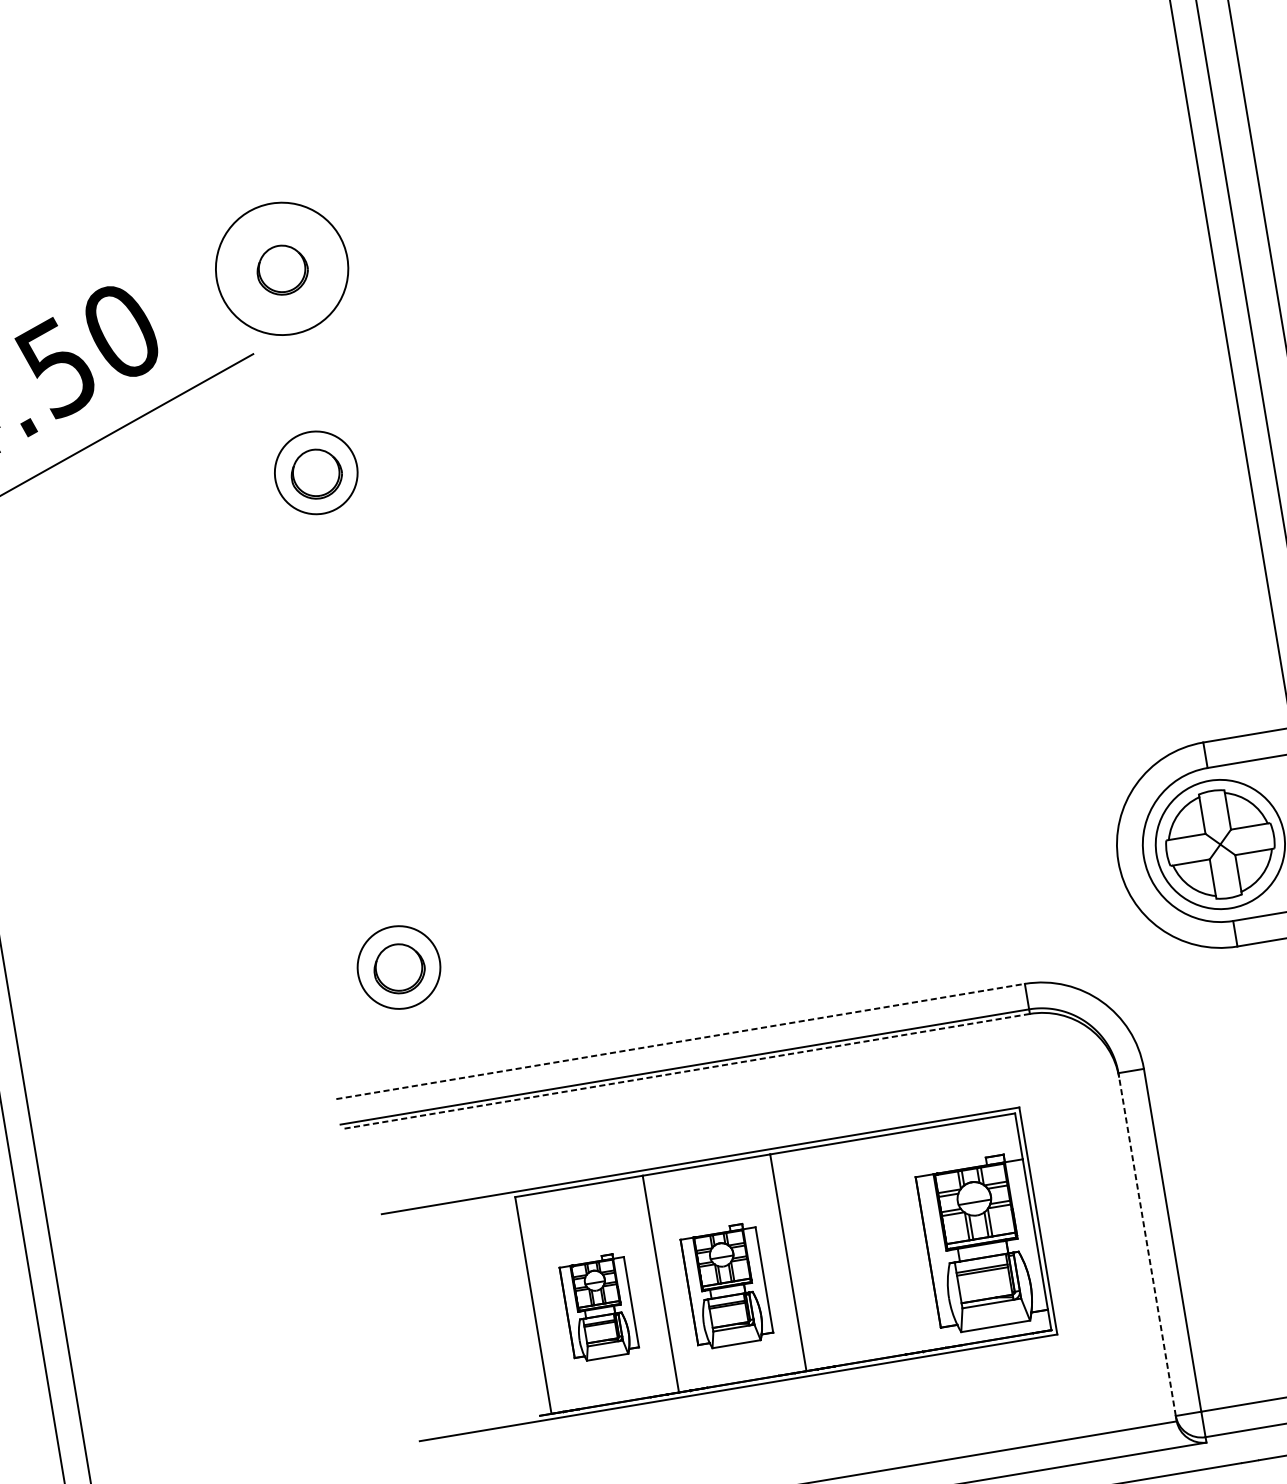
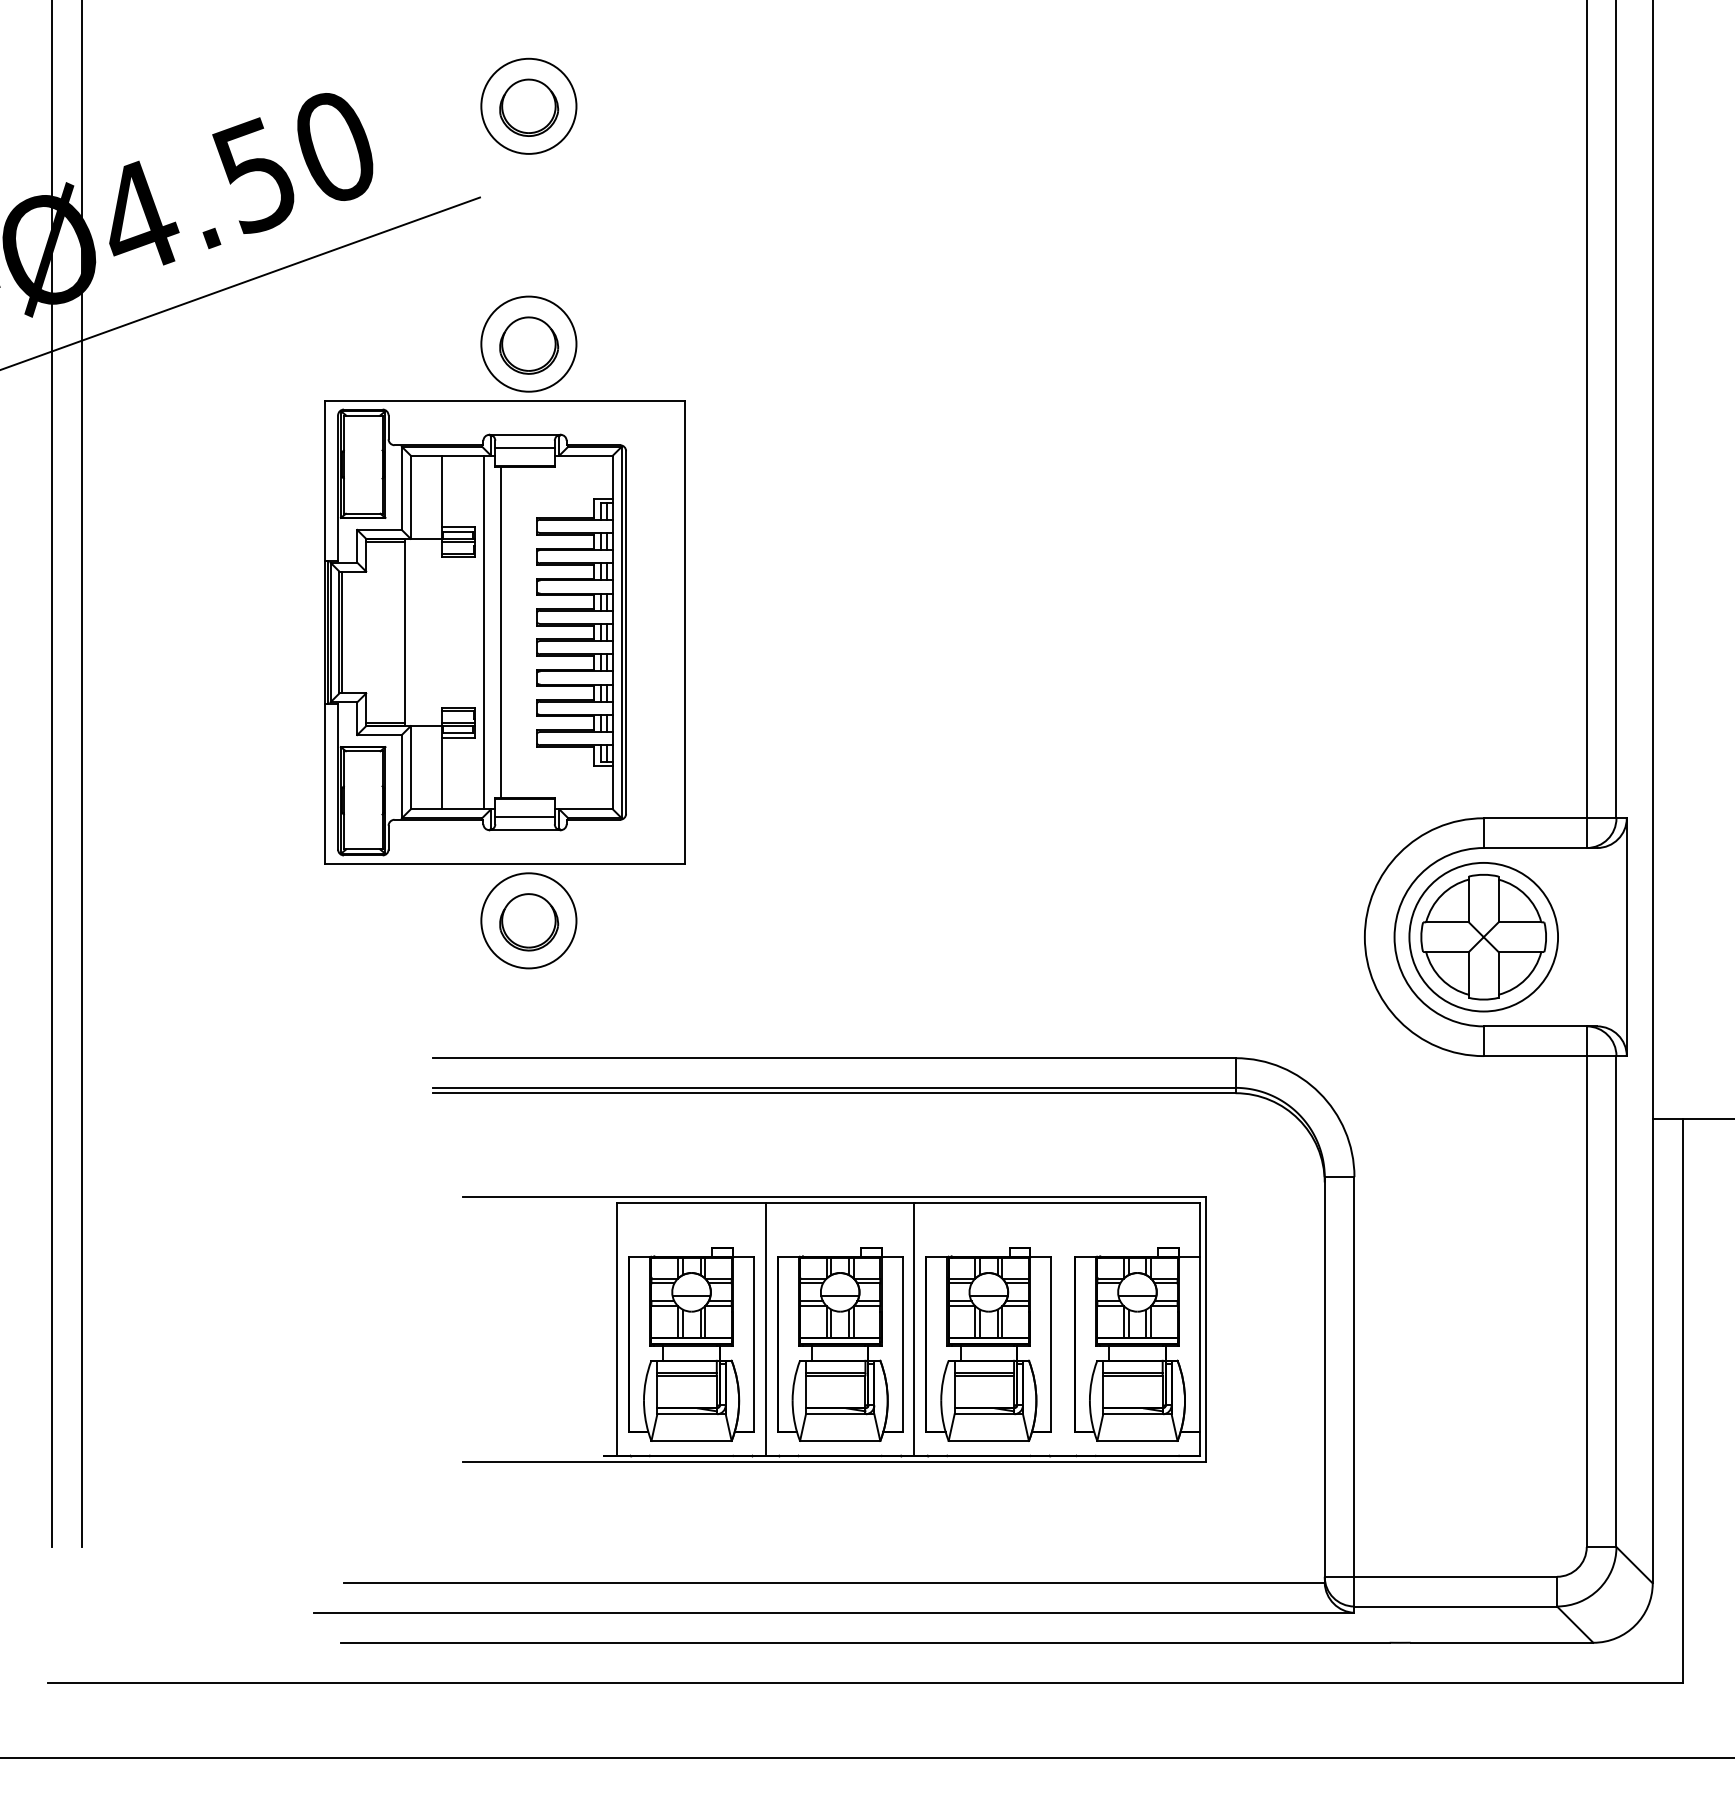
circle: (281, 268) -> (528, 105), size x0.62
part: (336, 723) -> (504, 632), added
line: (680, 1041) -> (834, 1058), dashed -> solid
line: (685, 1071) -> (833, 1093), dashed -> solid
line: (1146, 1244) -> (1324, 1376), dashed -> solid
part: (854, 1264) -> (988, 1344), added
part: (727, 1286) -> (840, 1344), size x1.43
part: (599, 1307) -> (691, 1344), size x1.67

